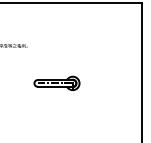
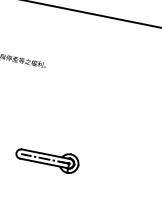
part: (56, 82) -> (46, 157), moved

